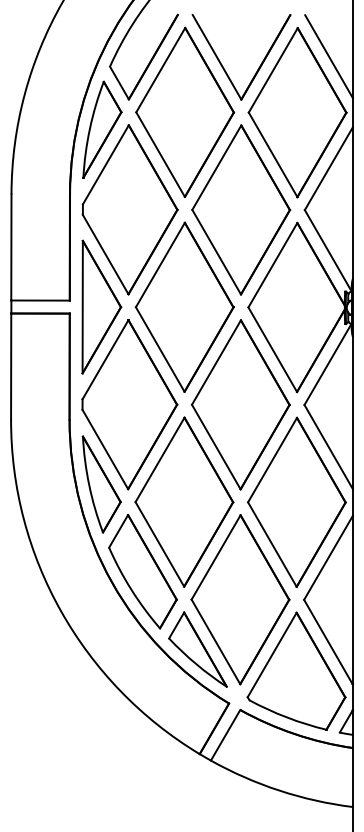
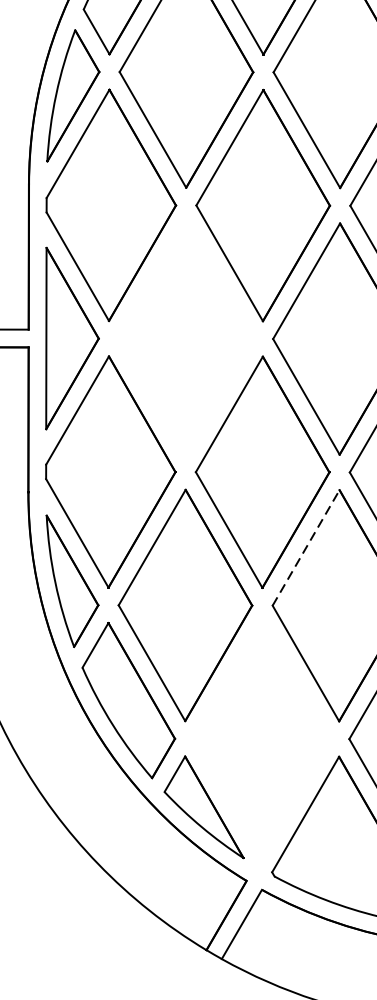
part: (184, 306) -> (185, 337), removed
line: (272, 460) -> (306, 548), solid -> dashed
part: (240, 599) -> (262, 738), removed

